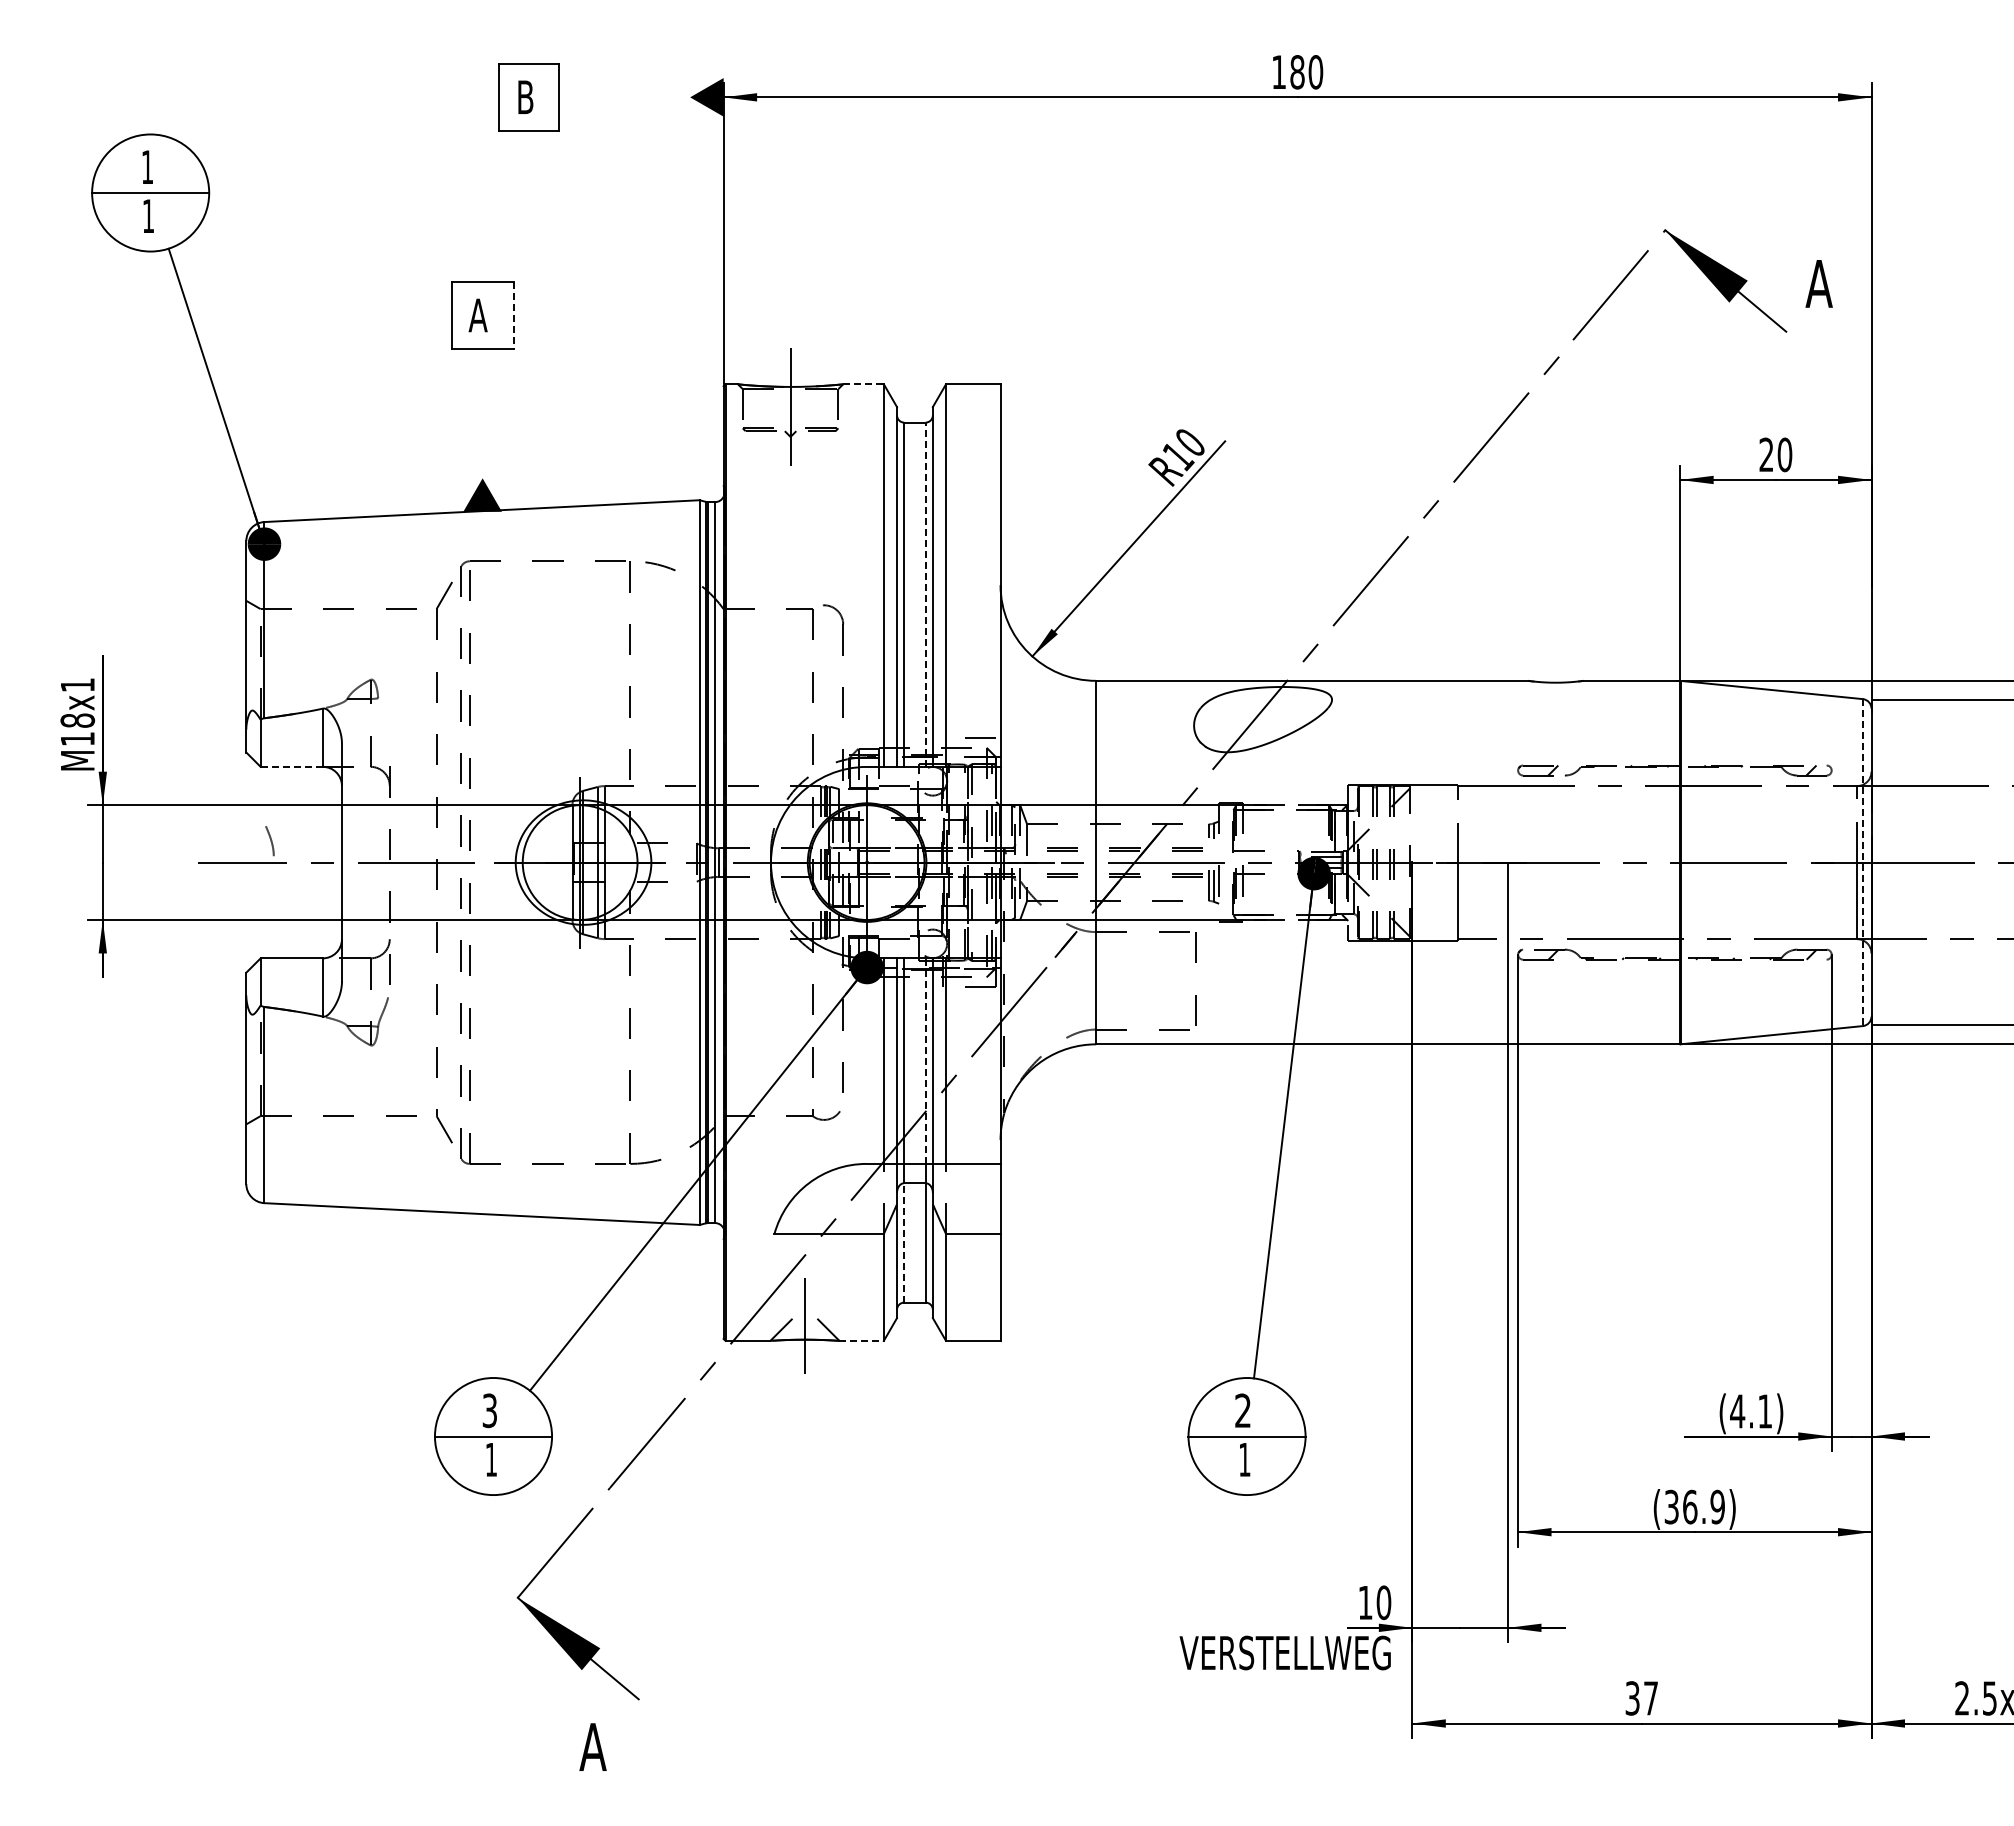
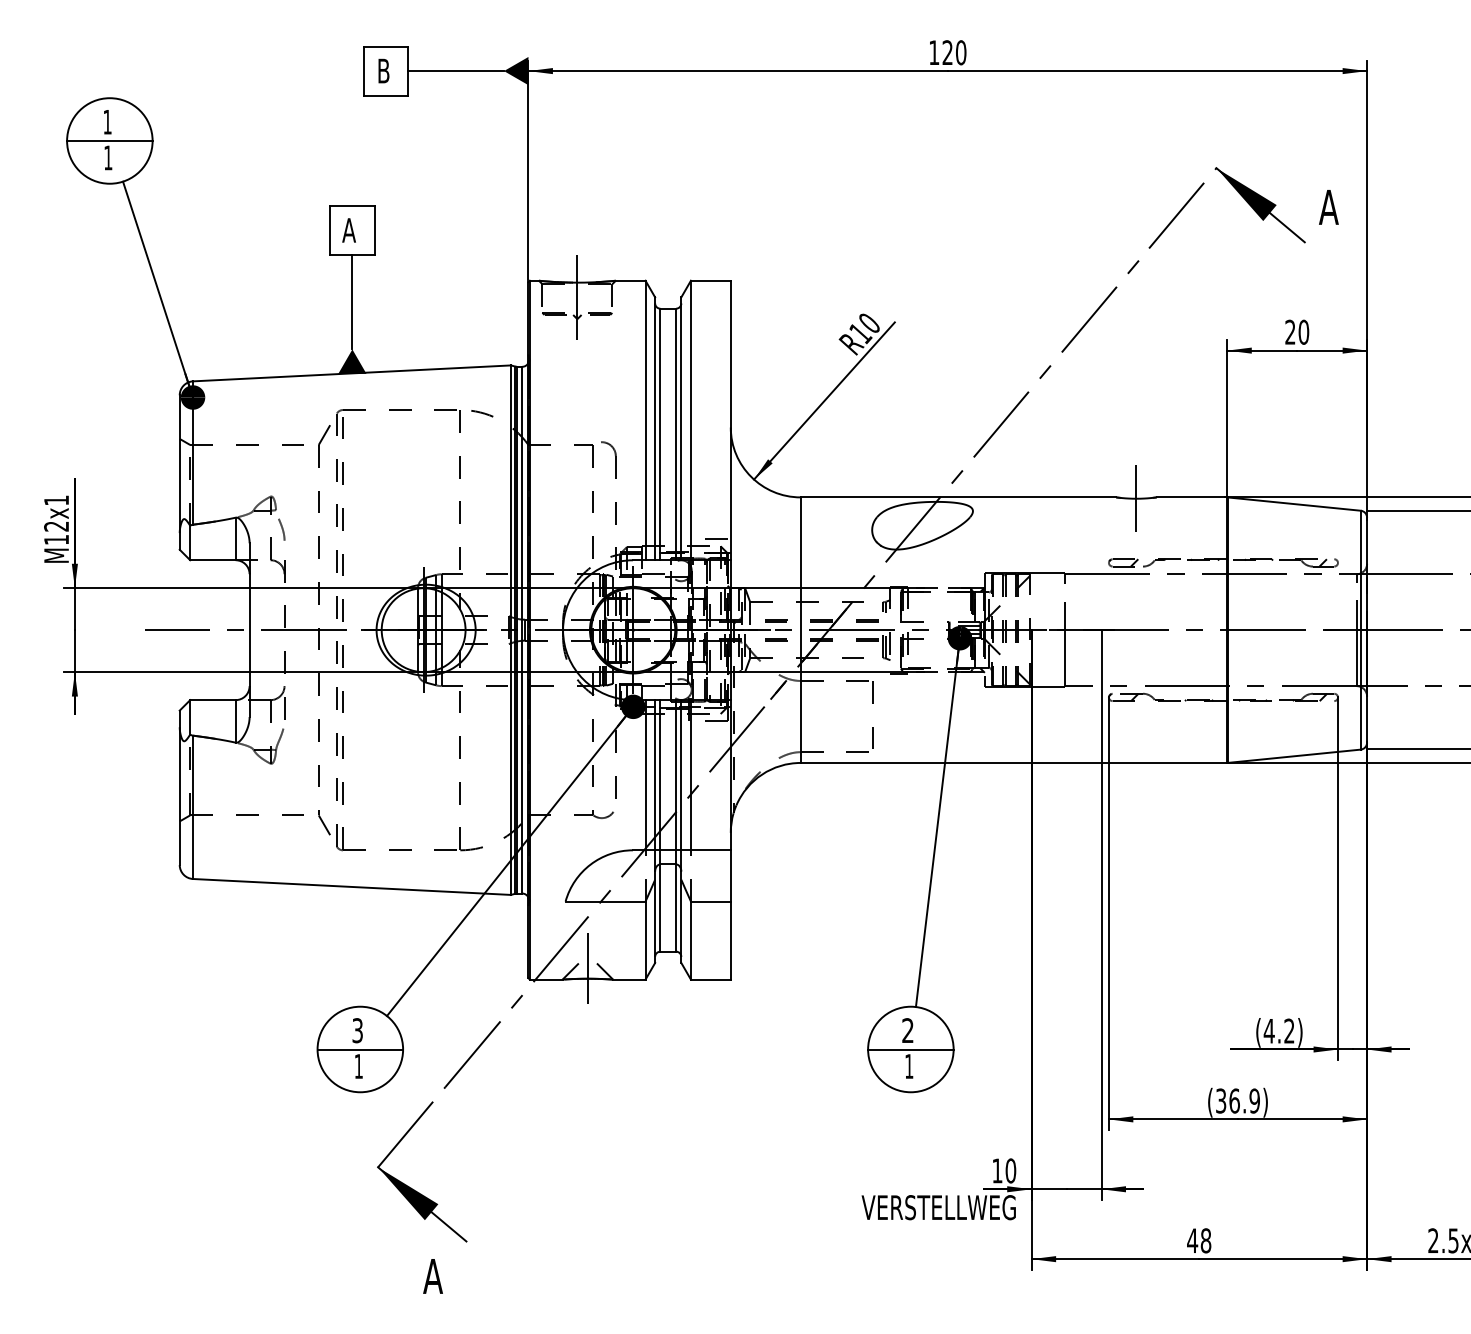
text: (1297, 72) -> (947, 52), 180 -> 120
line: (624, 97) -> (456, 71), added
line: (513, 315) -> (374, 230), dashed -> solid
line: (864, 384) -> (631, 280), dashed -> solid
line: (482, 413) -> (352, 302), added
line: (925, 594) -> (675, 434), dashed -> solid
line: (1555, 682) -> (1136, 498), added
text: (77, 720) -> (56, 526), M18x1 -> M12x1
line: (291, 766) -> (212, 559), dashed -> solid
curve: (270, 841) -> (282, 530), moved
line: (1862, 863) -> (1360, 630), dashed -> solid
line: (925, 1061) -> (675, 775), dashed -> solid
line: (904, 1242) -> (660, 907), dashed -> solid
line: (862, 1340) -> (629, 979), dashed -> solid
text: (1764, 1411) -> (1288, 1031), (4.1) -> (4.2)
text: (1641, 1698) -> (1199, 1240), 37 -> 48

